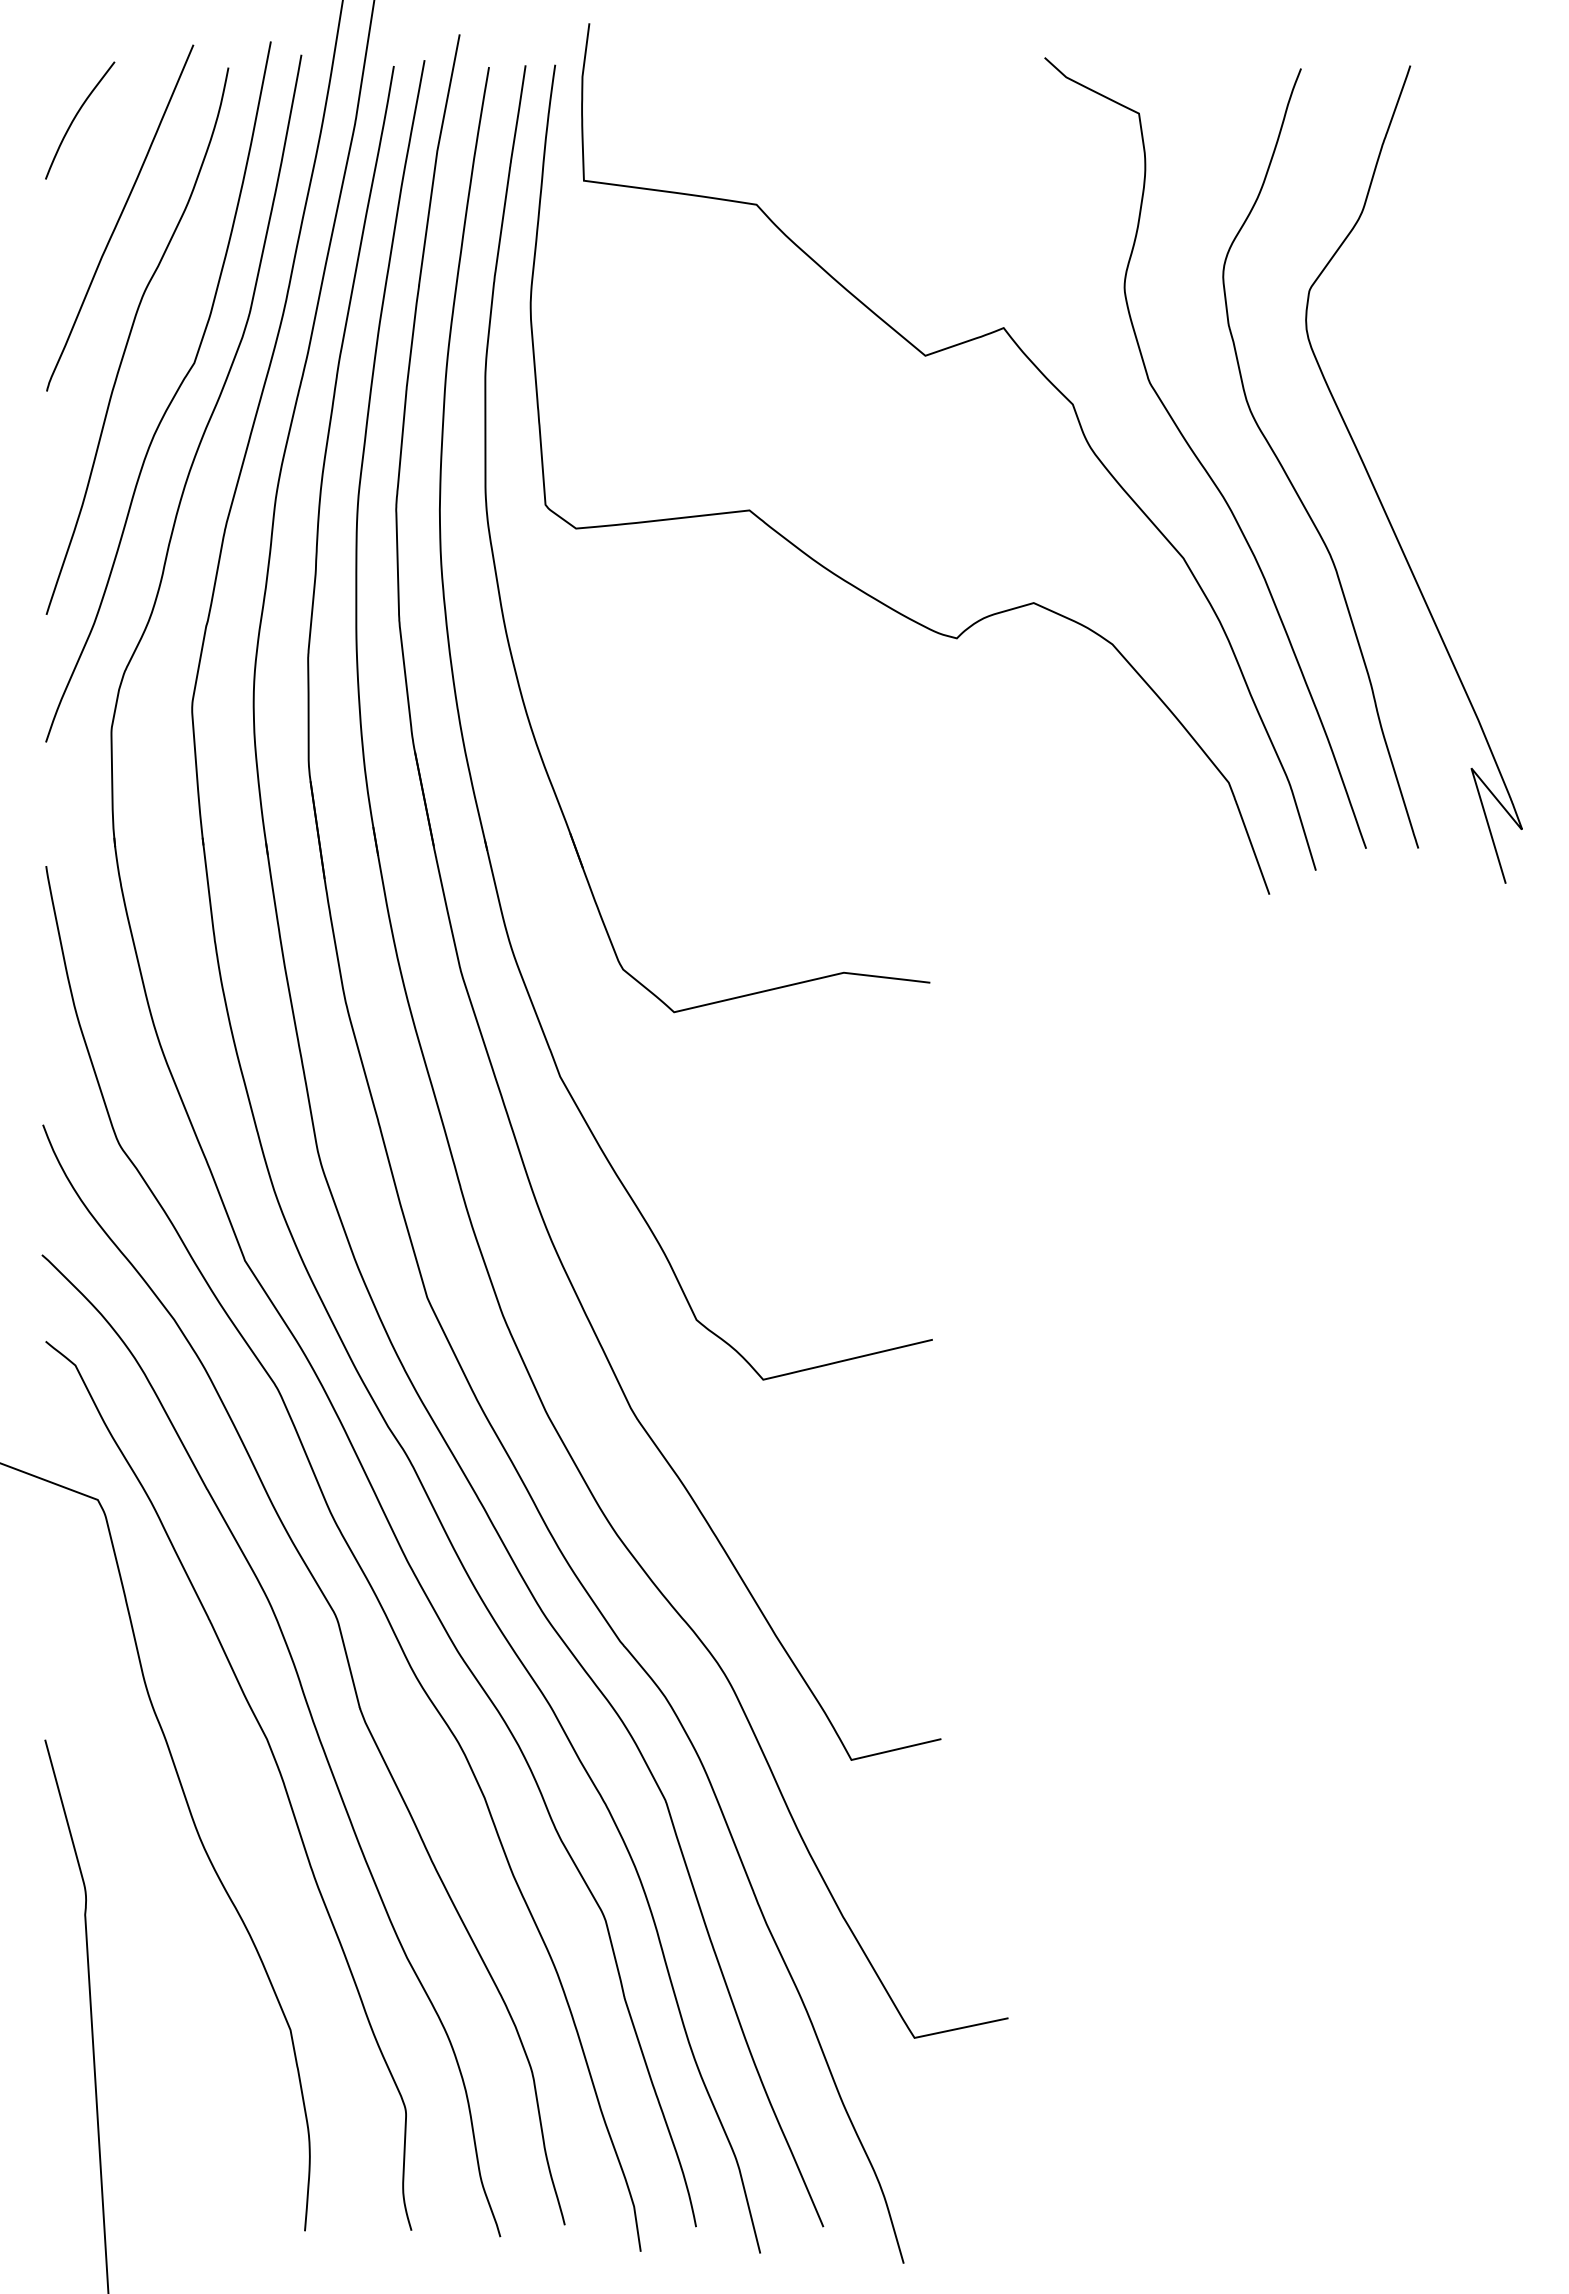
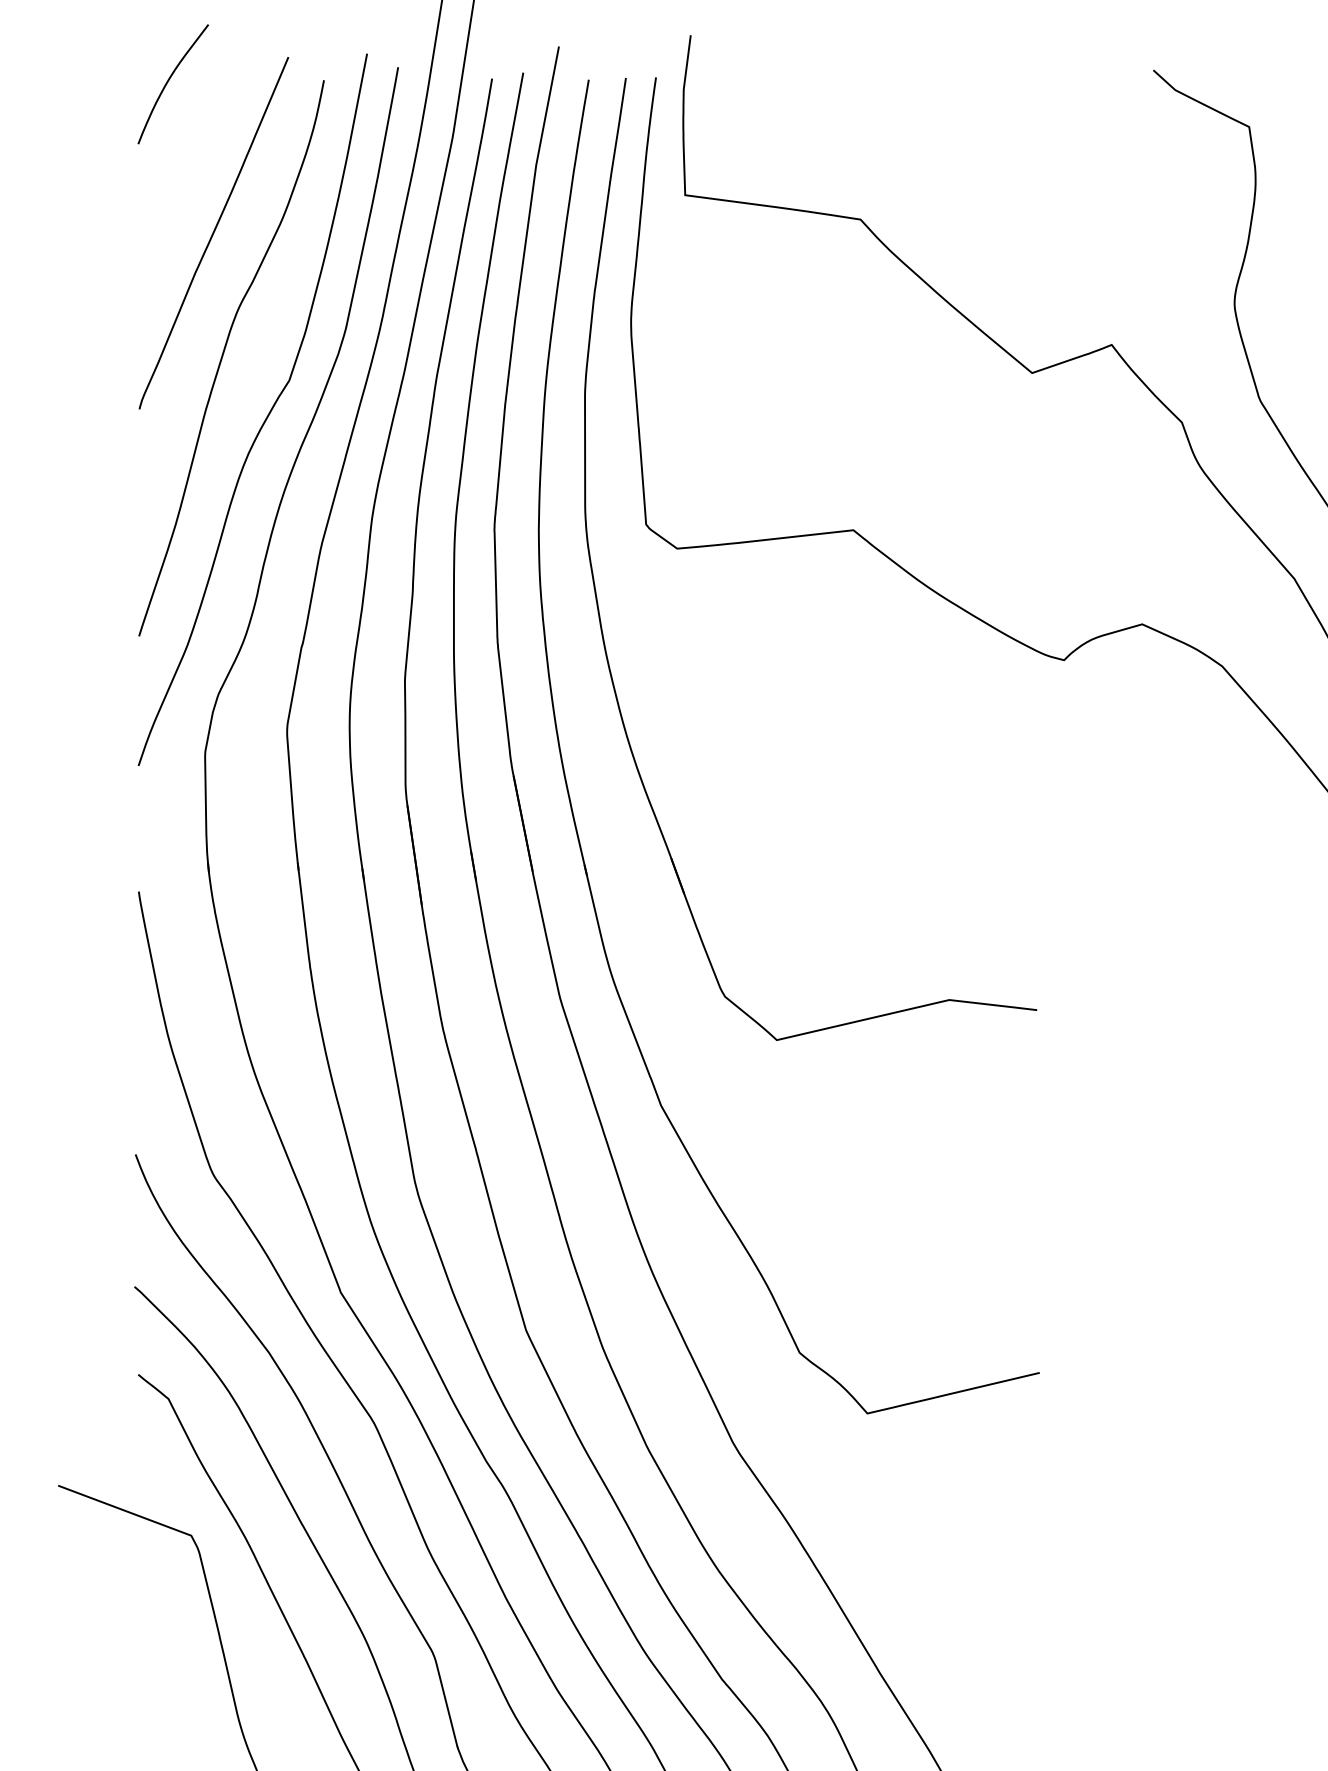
curve: (75, 118) -> (168, 82), moved

